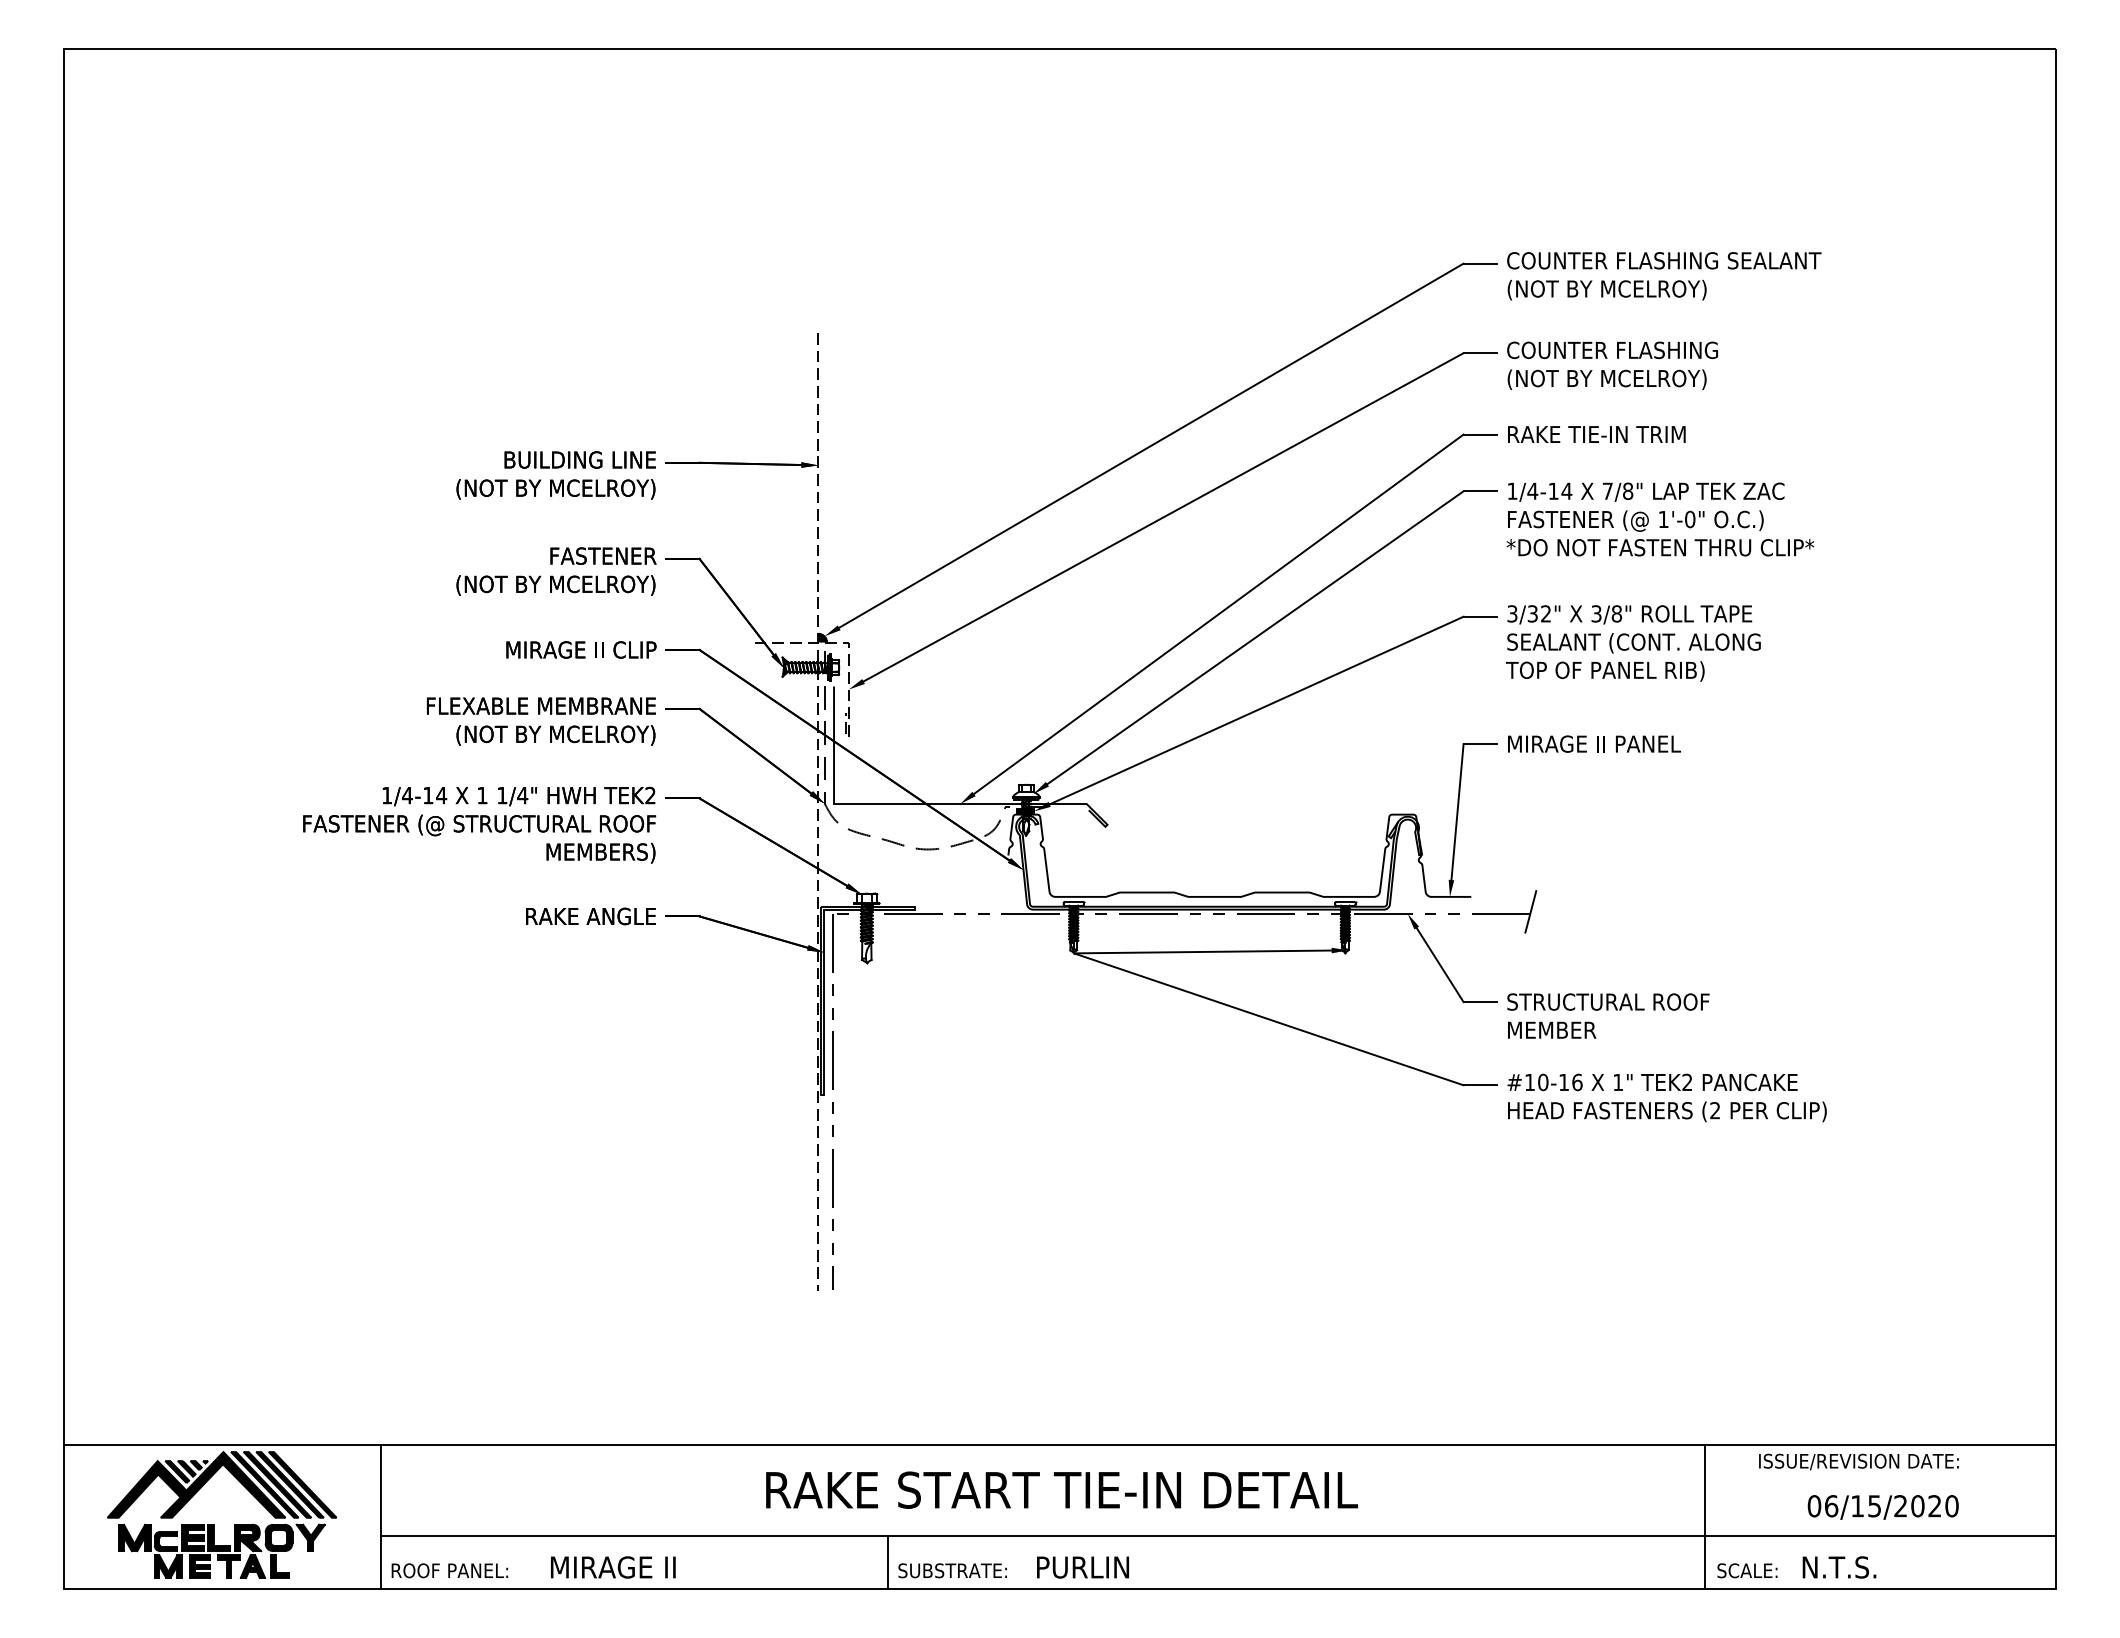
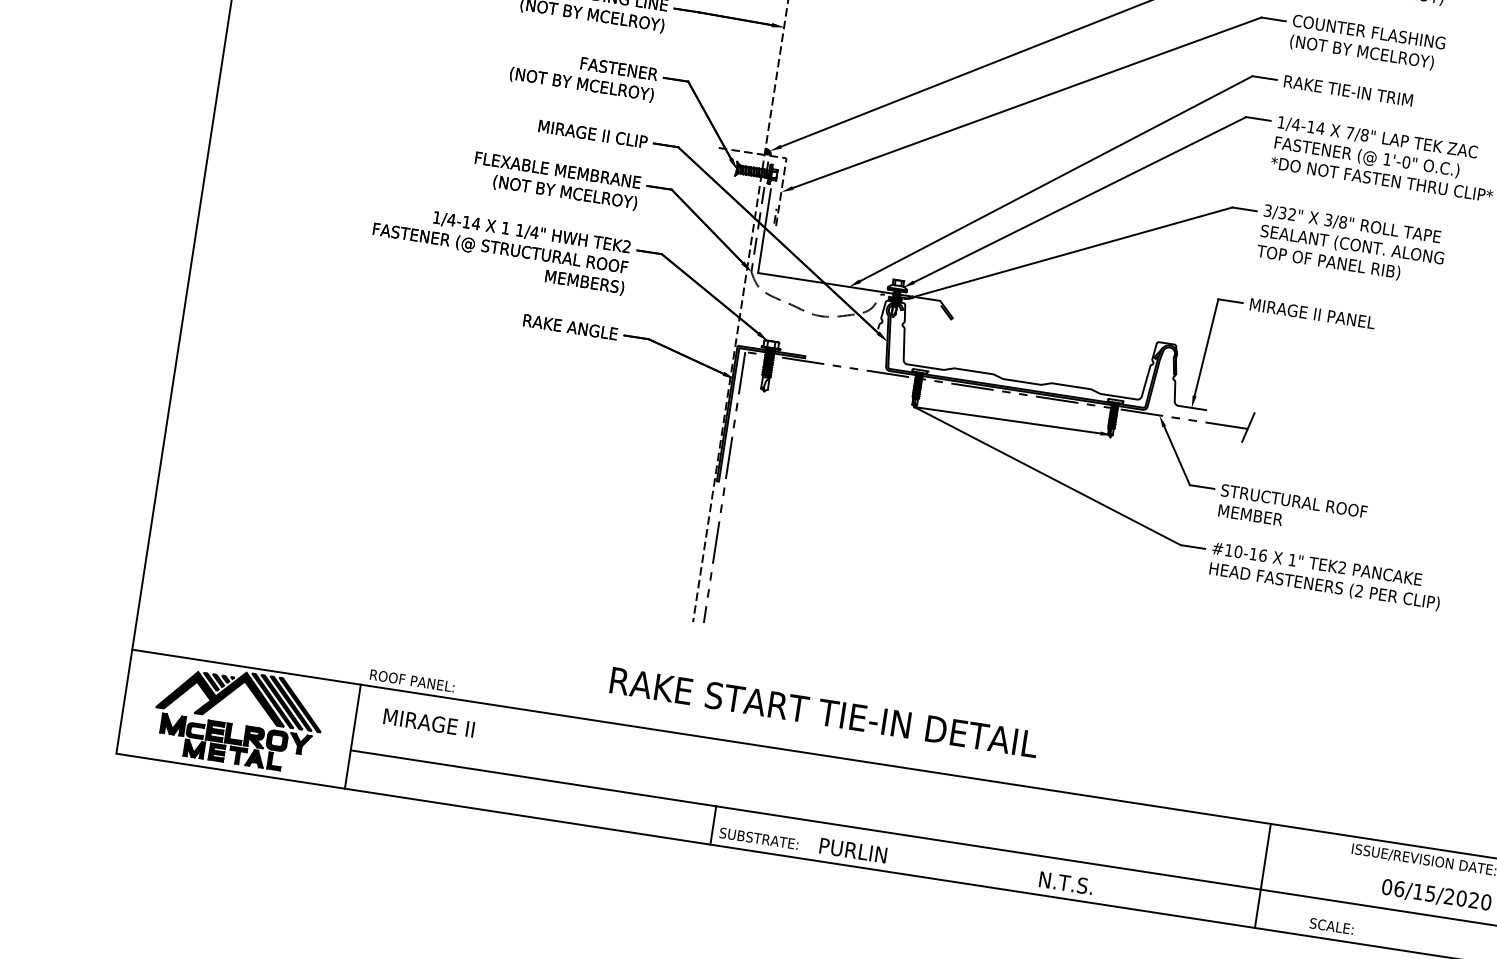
text: (1061, 1489) -> (824, 711), moved
line: (1704, 1516) -> (1262, 875), moved
text: (613, 1567) -> (429, 723), moved
text: (1839, 1567) -> (1066, 883), moved
text: (449, 1570) -> (412, 680), moved

